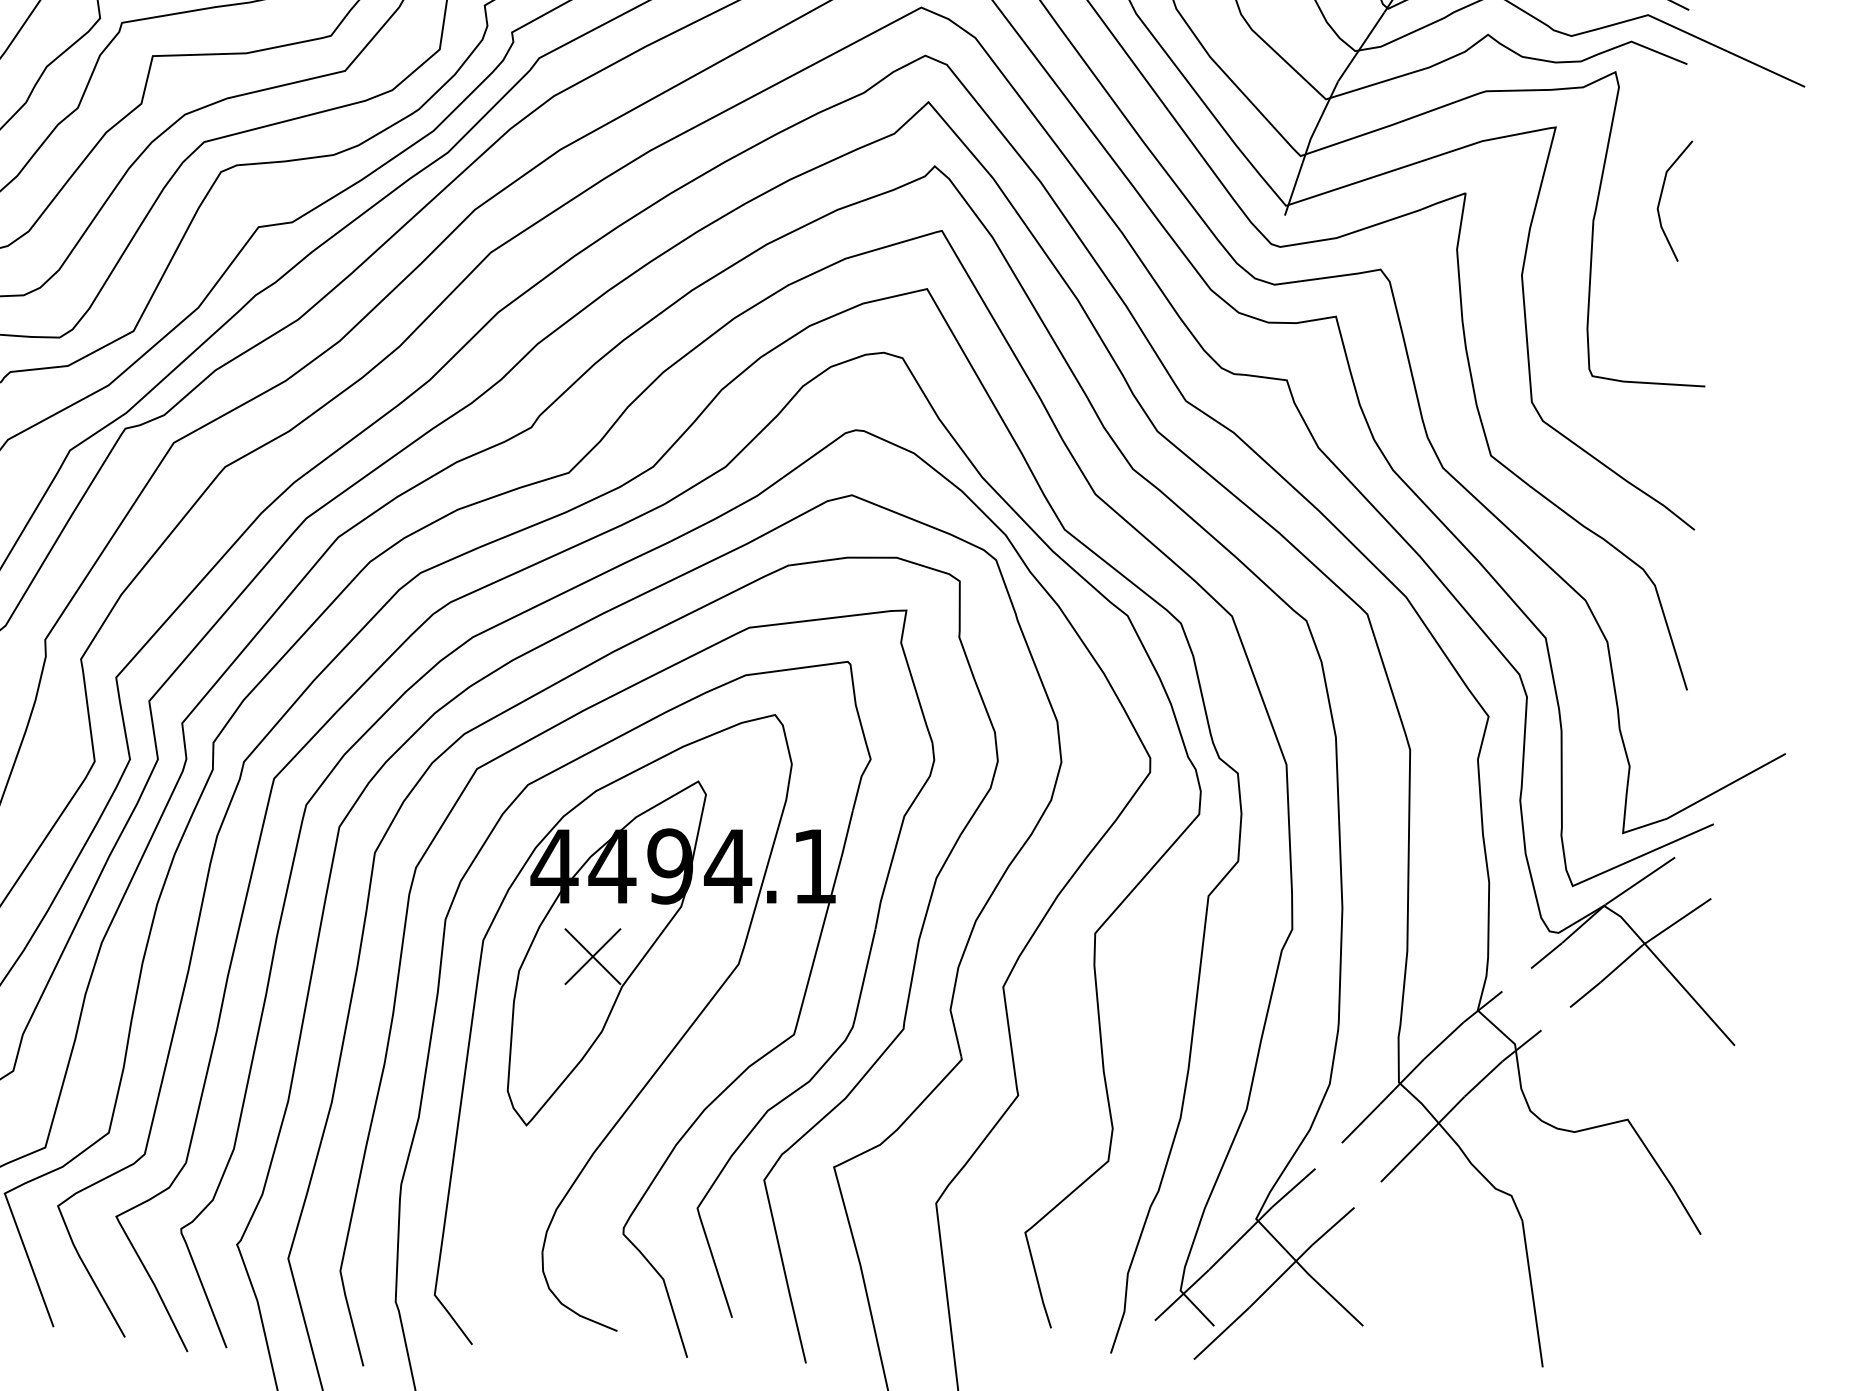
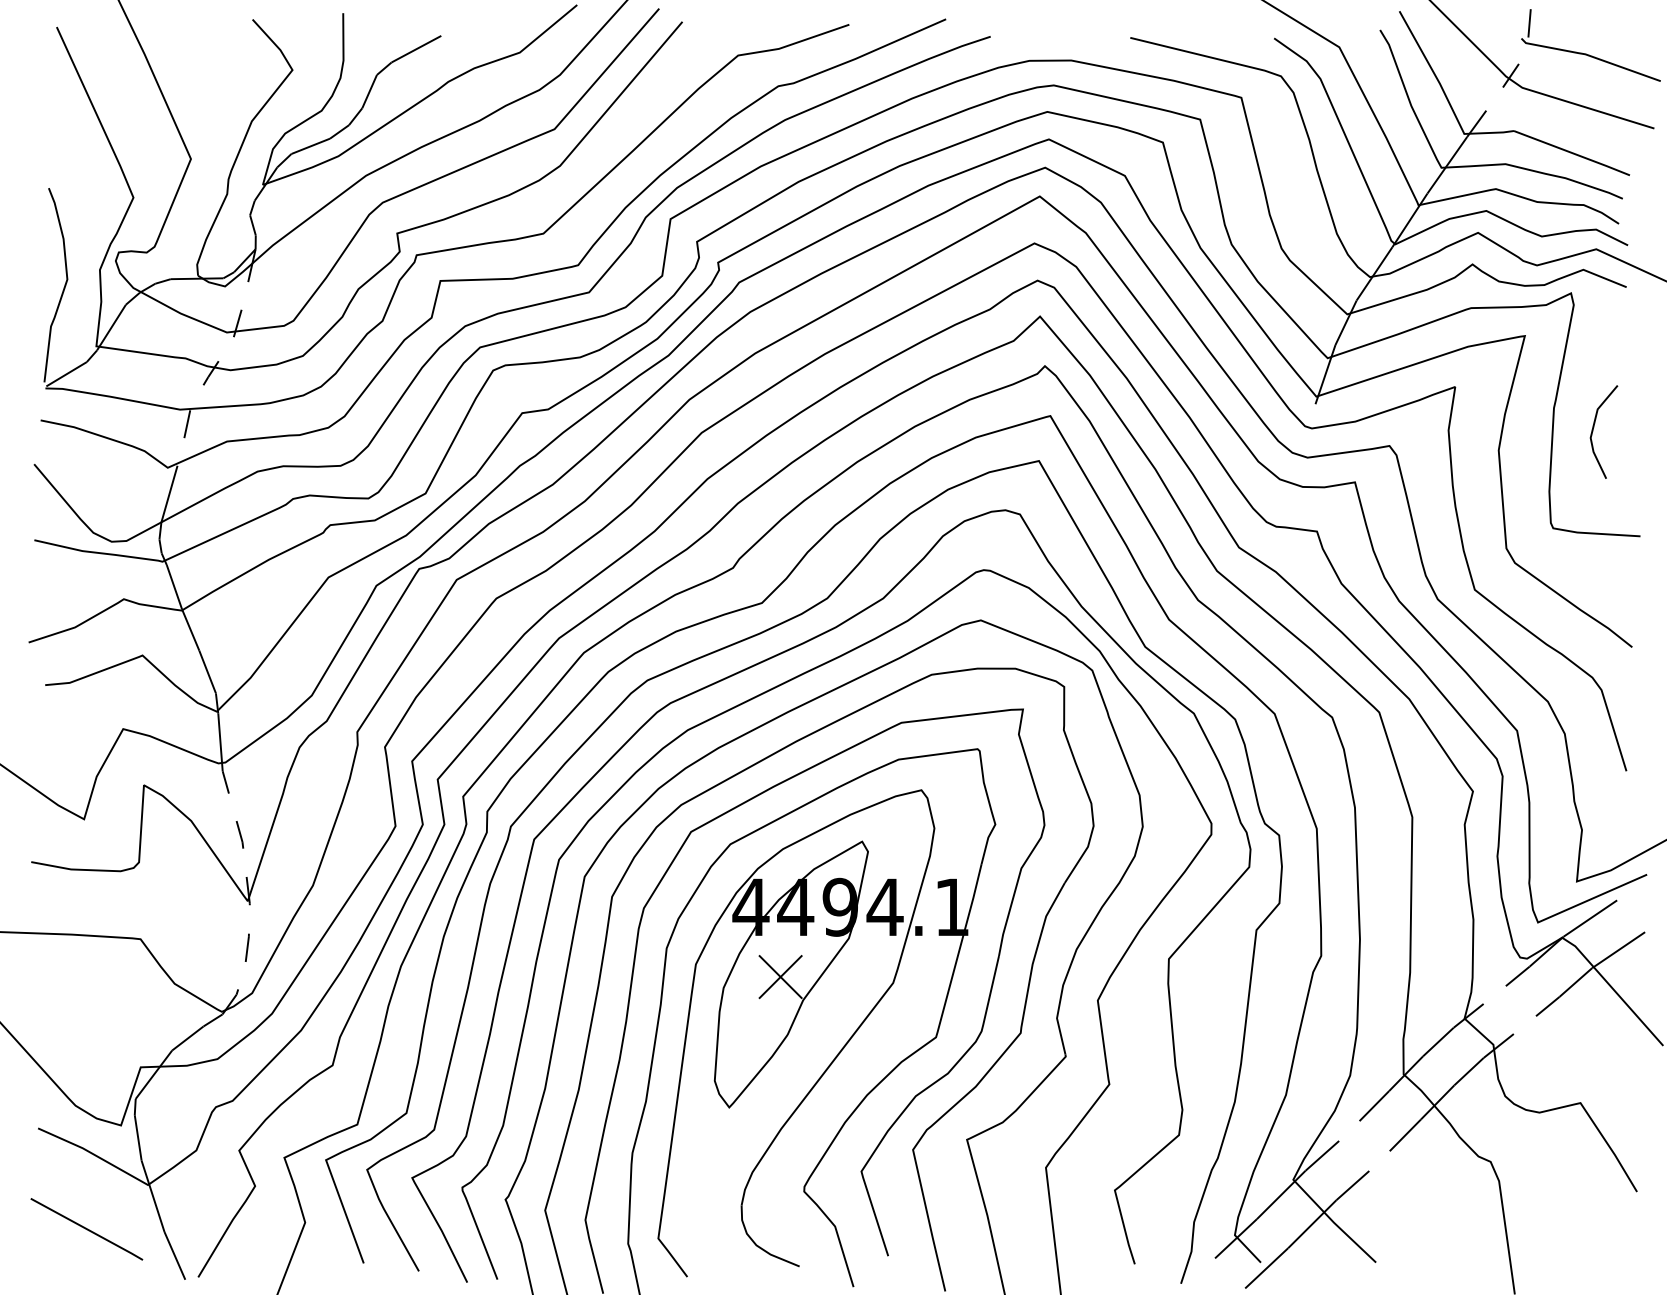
line: (1662, 195) -> (1594, 427), moved

